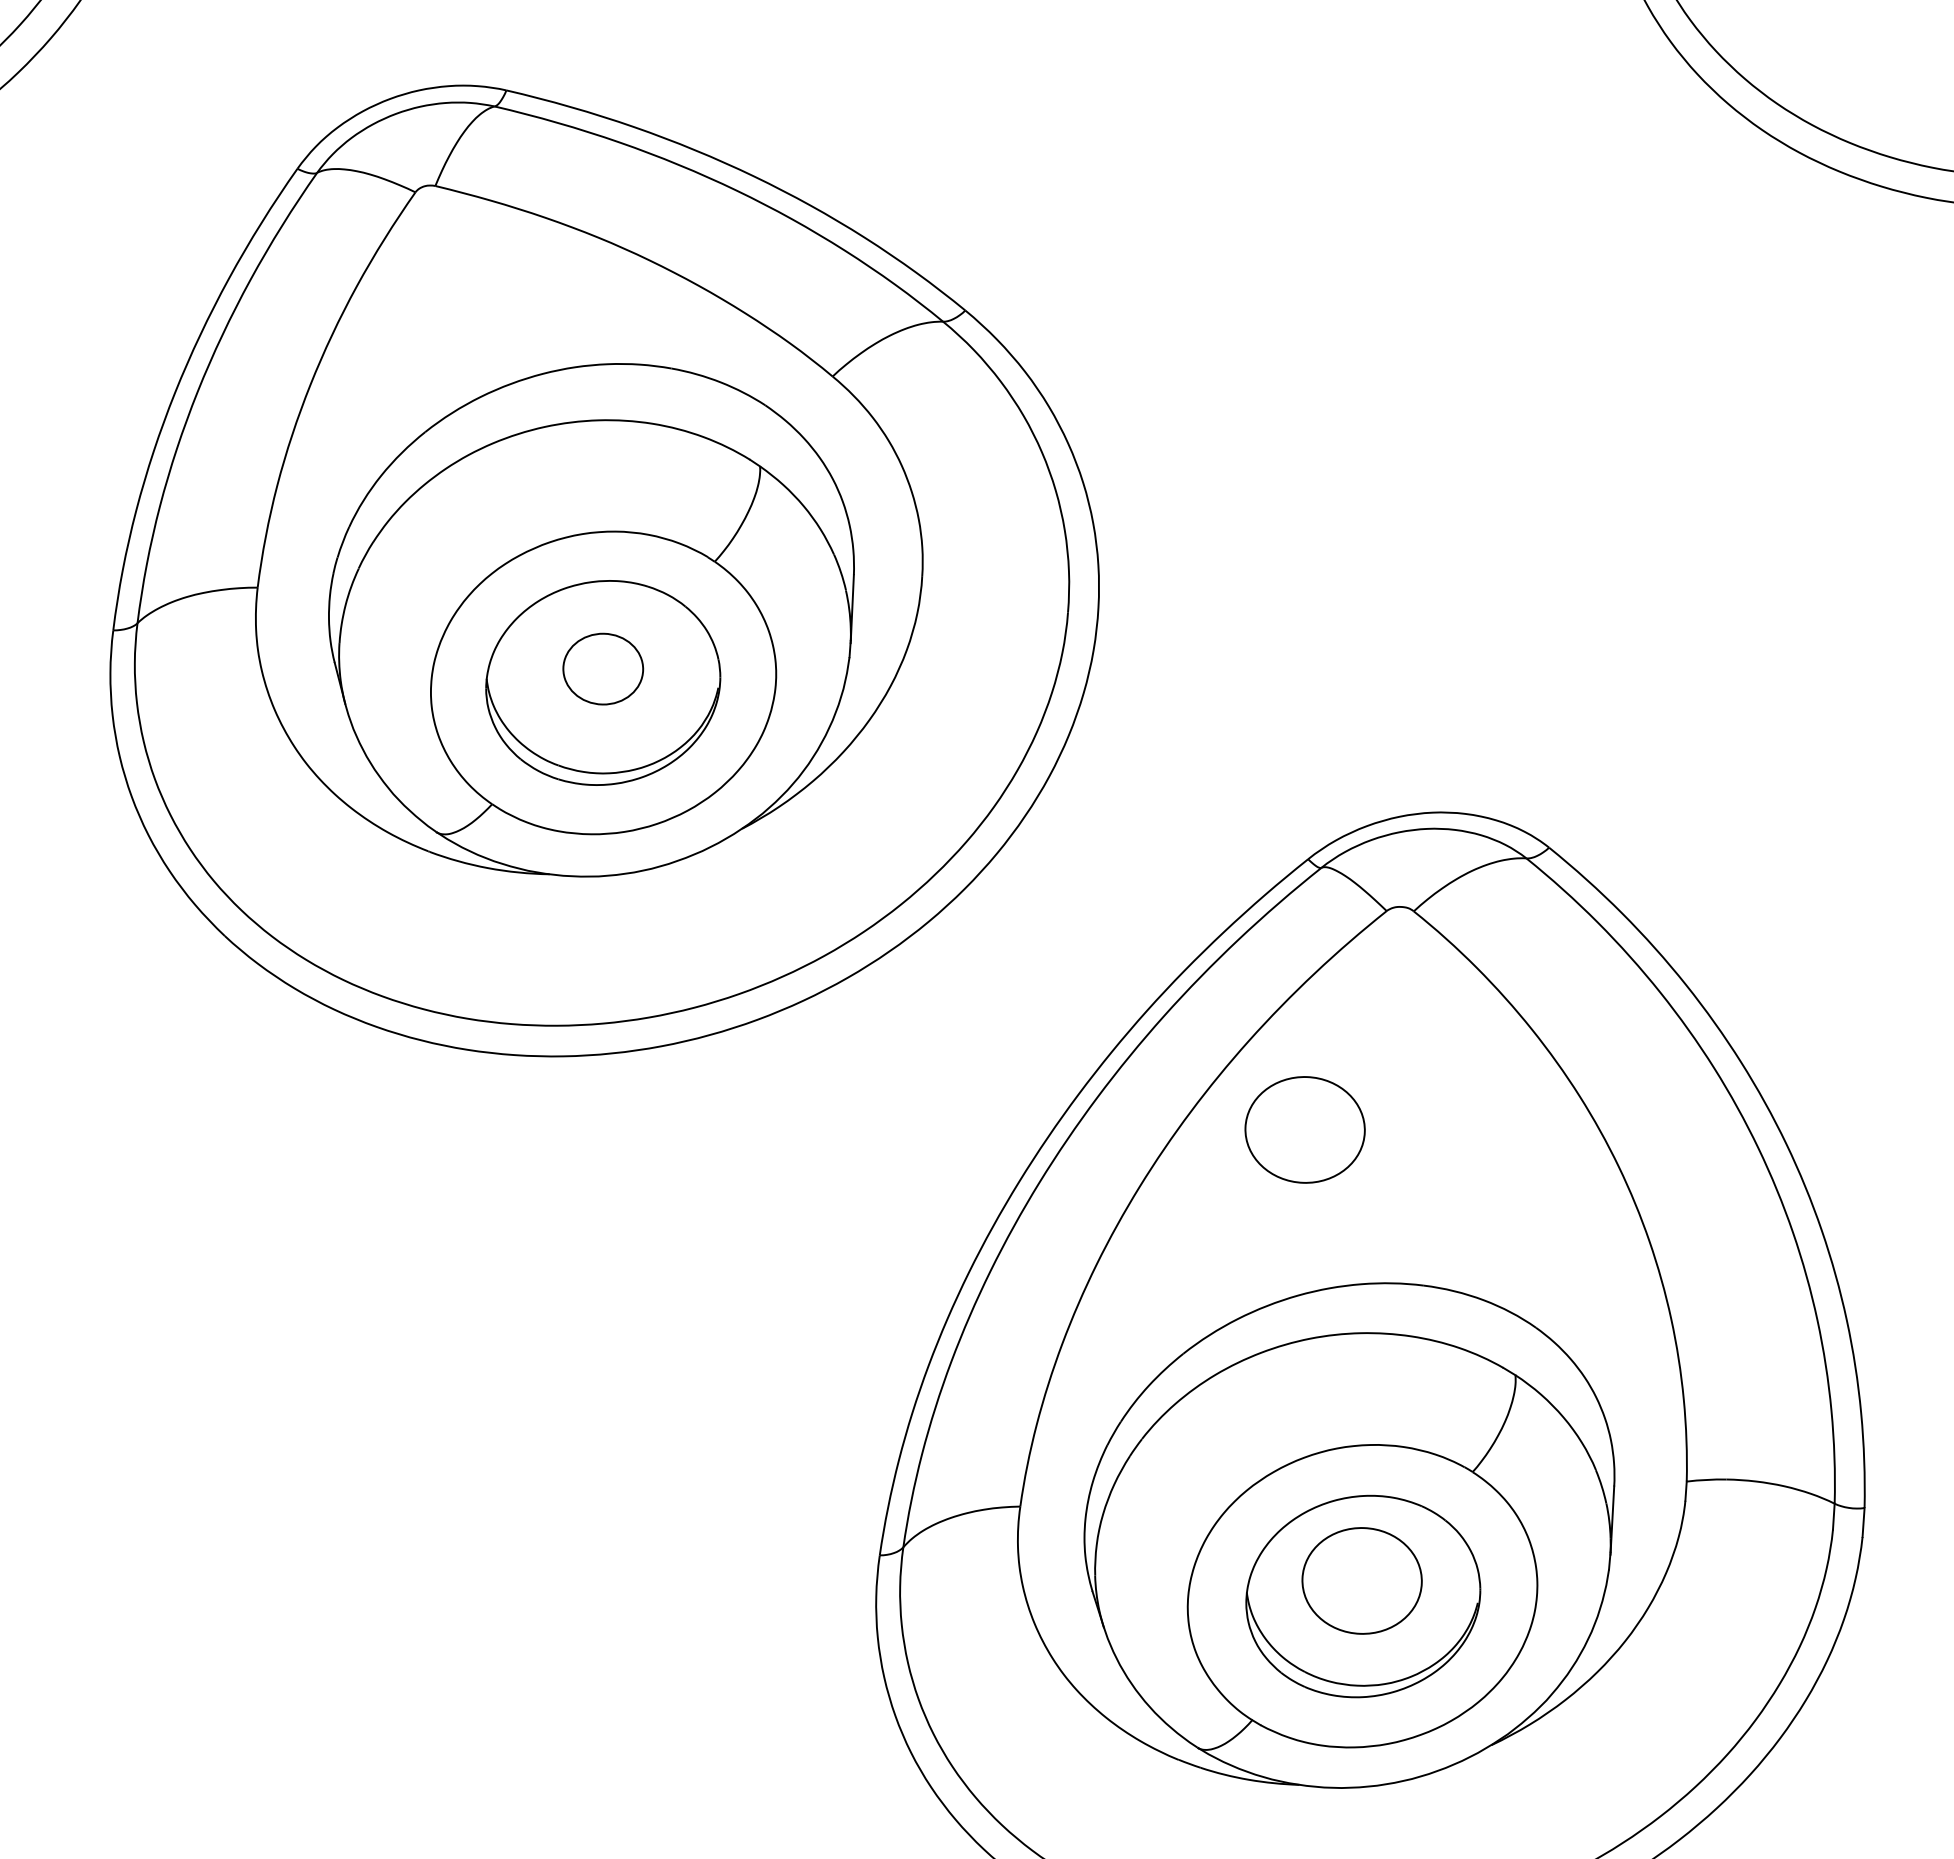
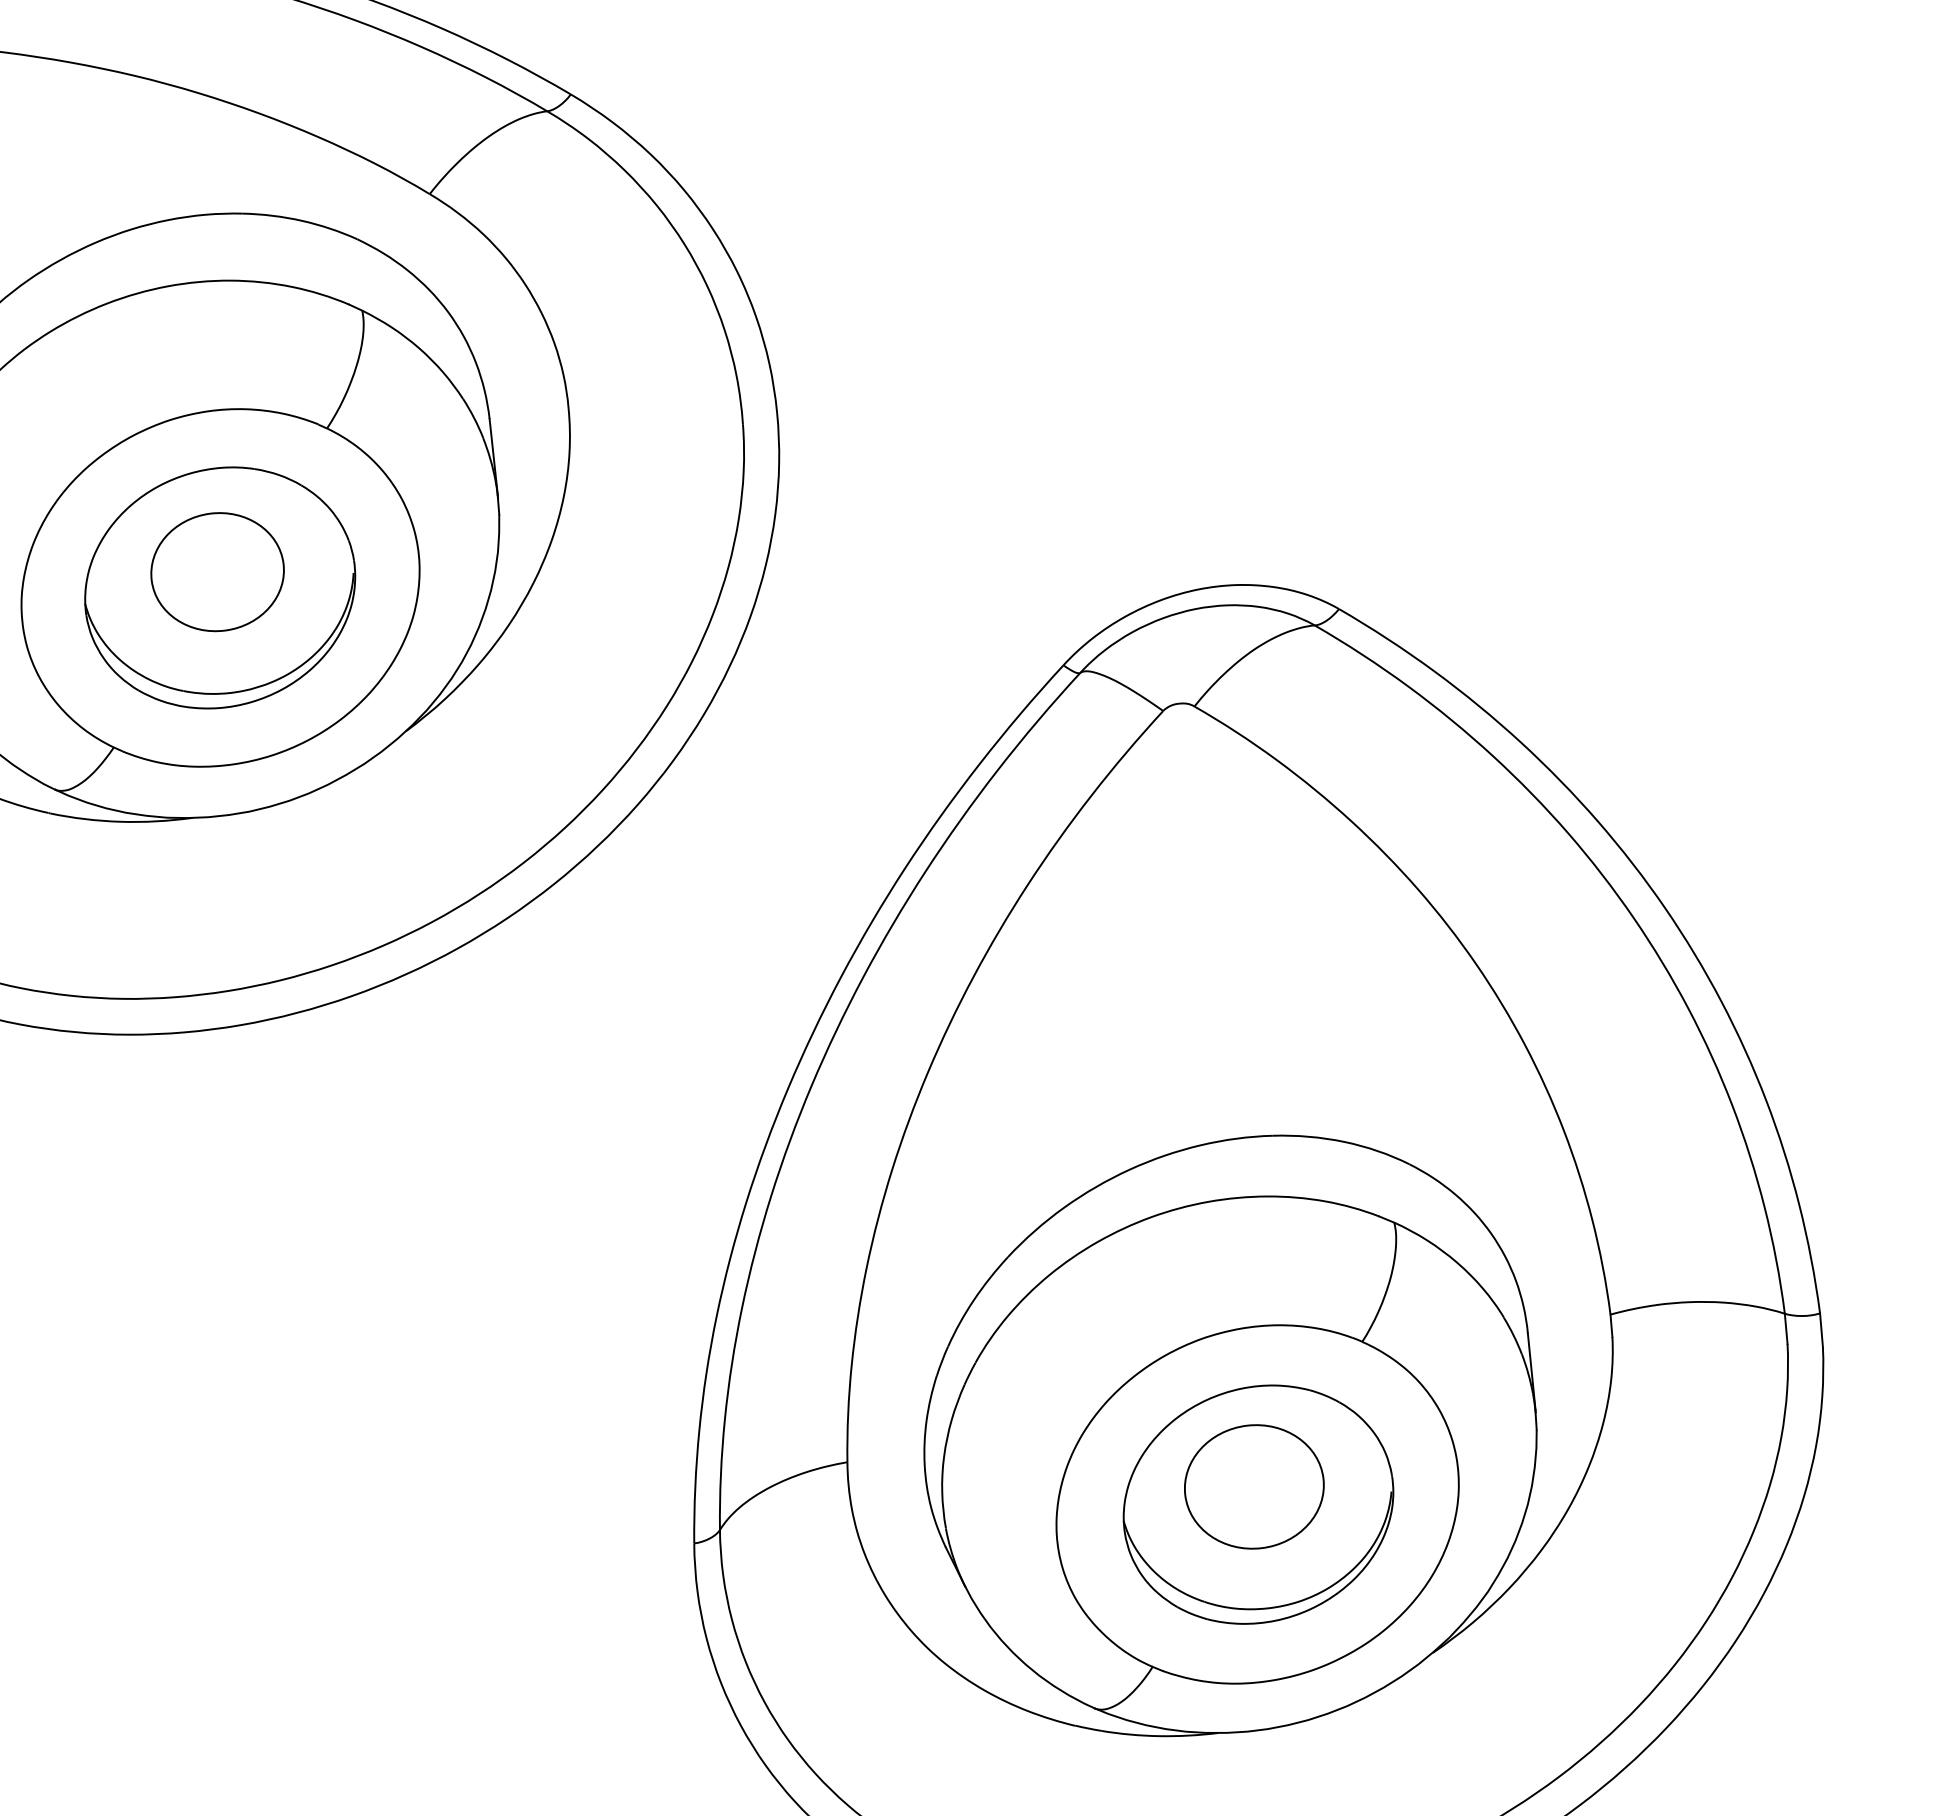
part: (603, 668) -> (217, 571), size x1.43
part: (1304, 1129) -> (1107, 977), removed

